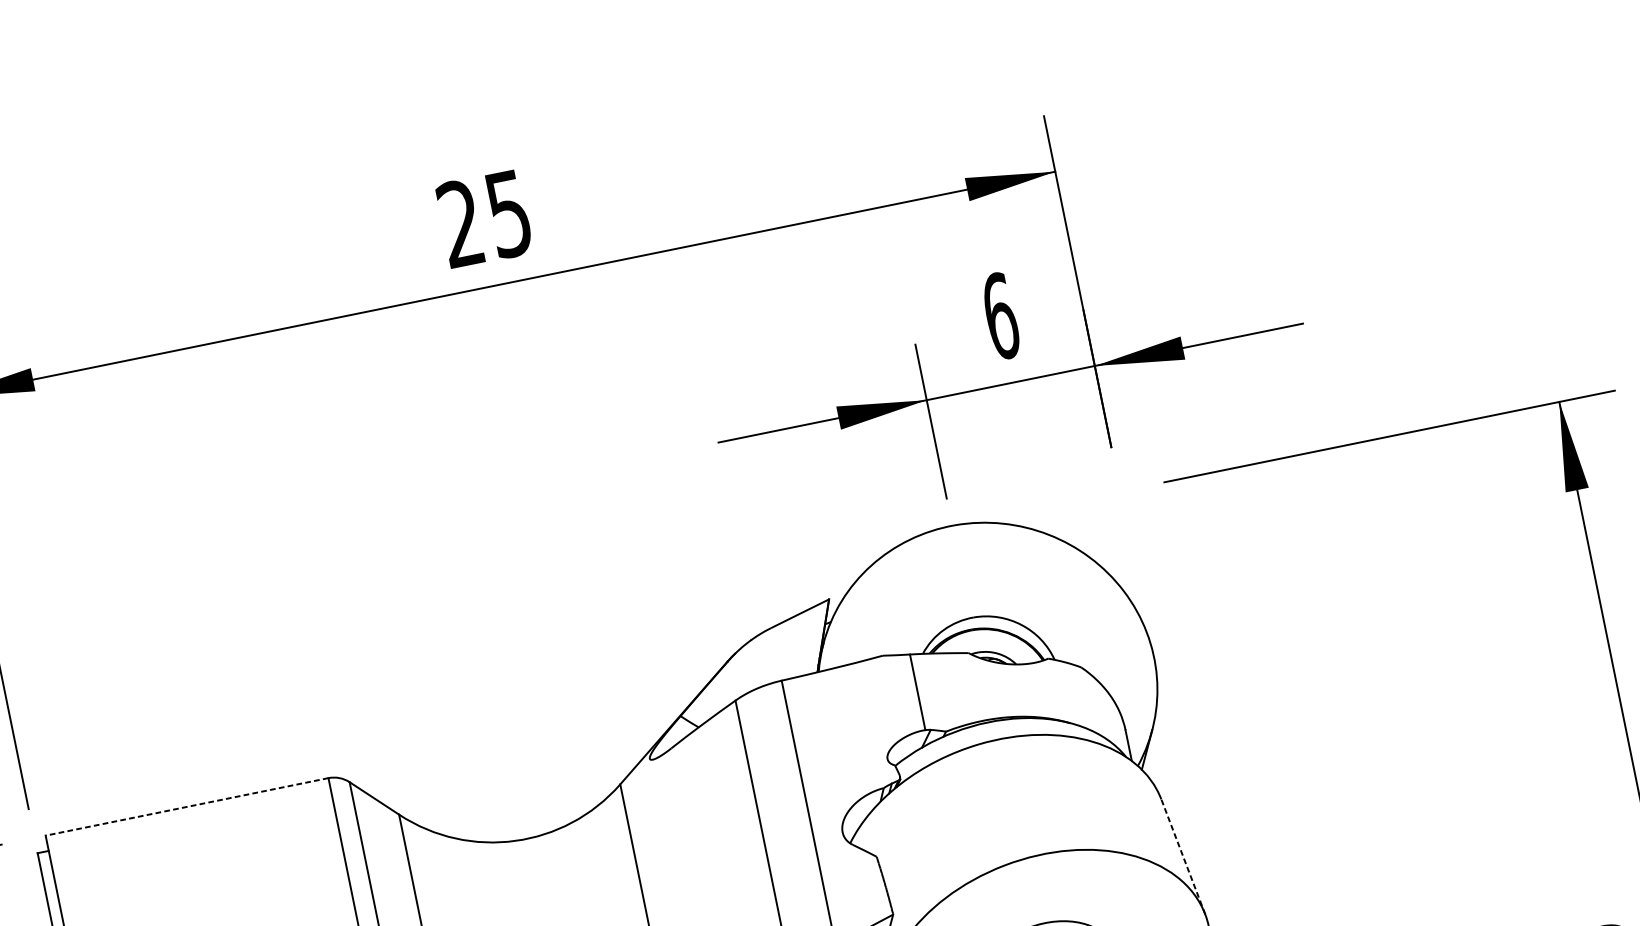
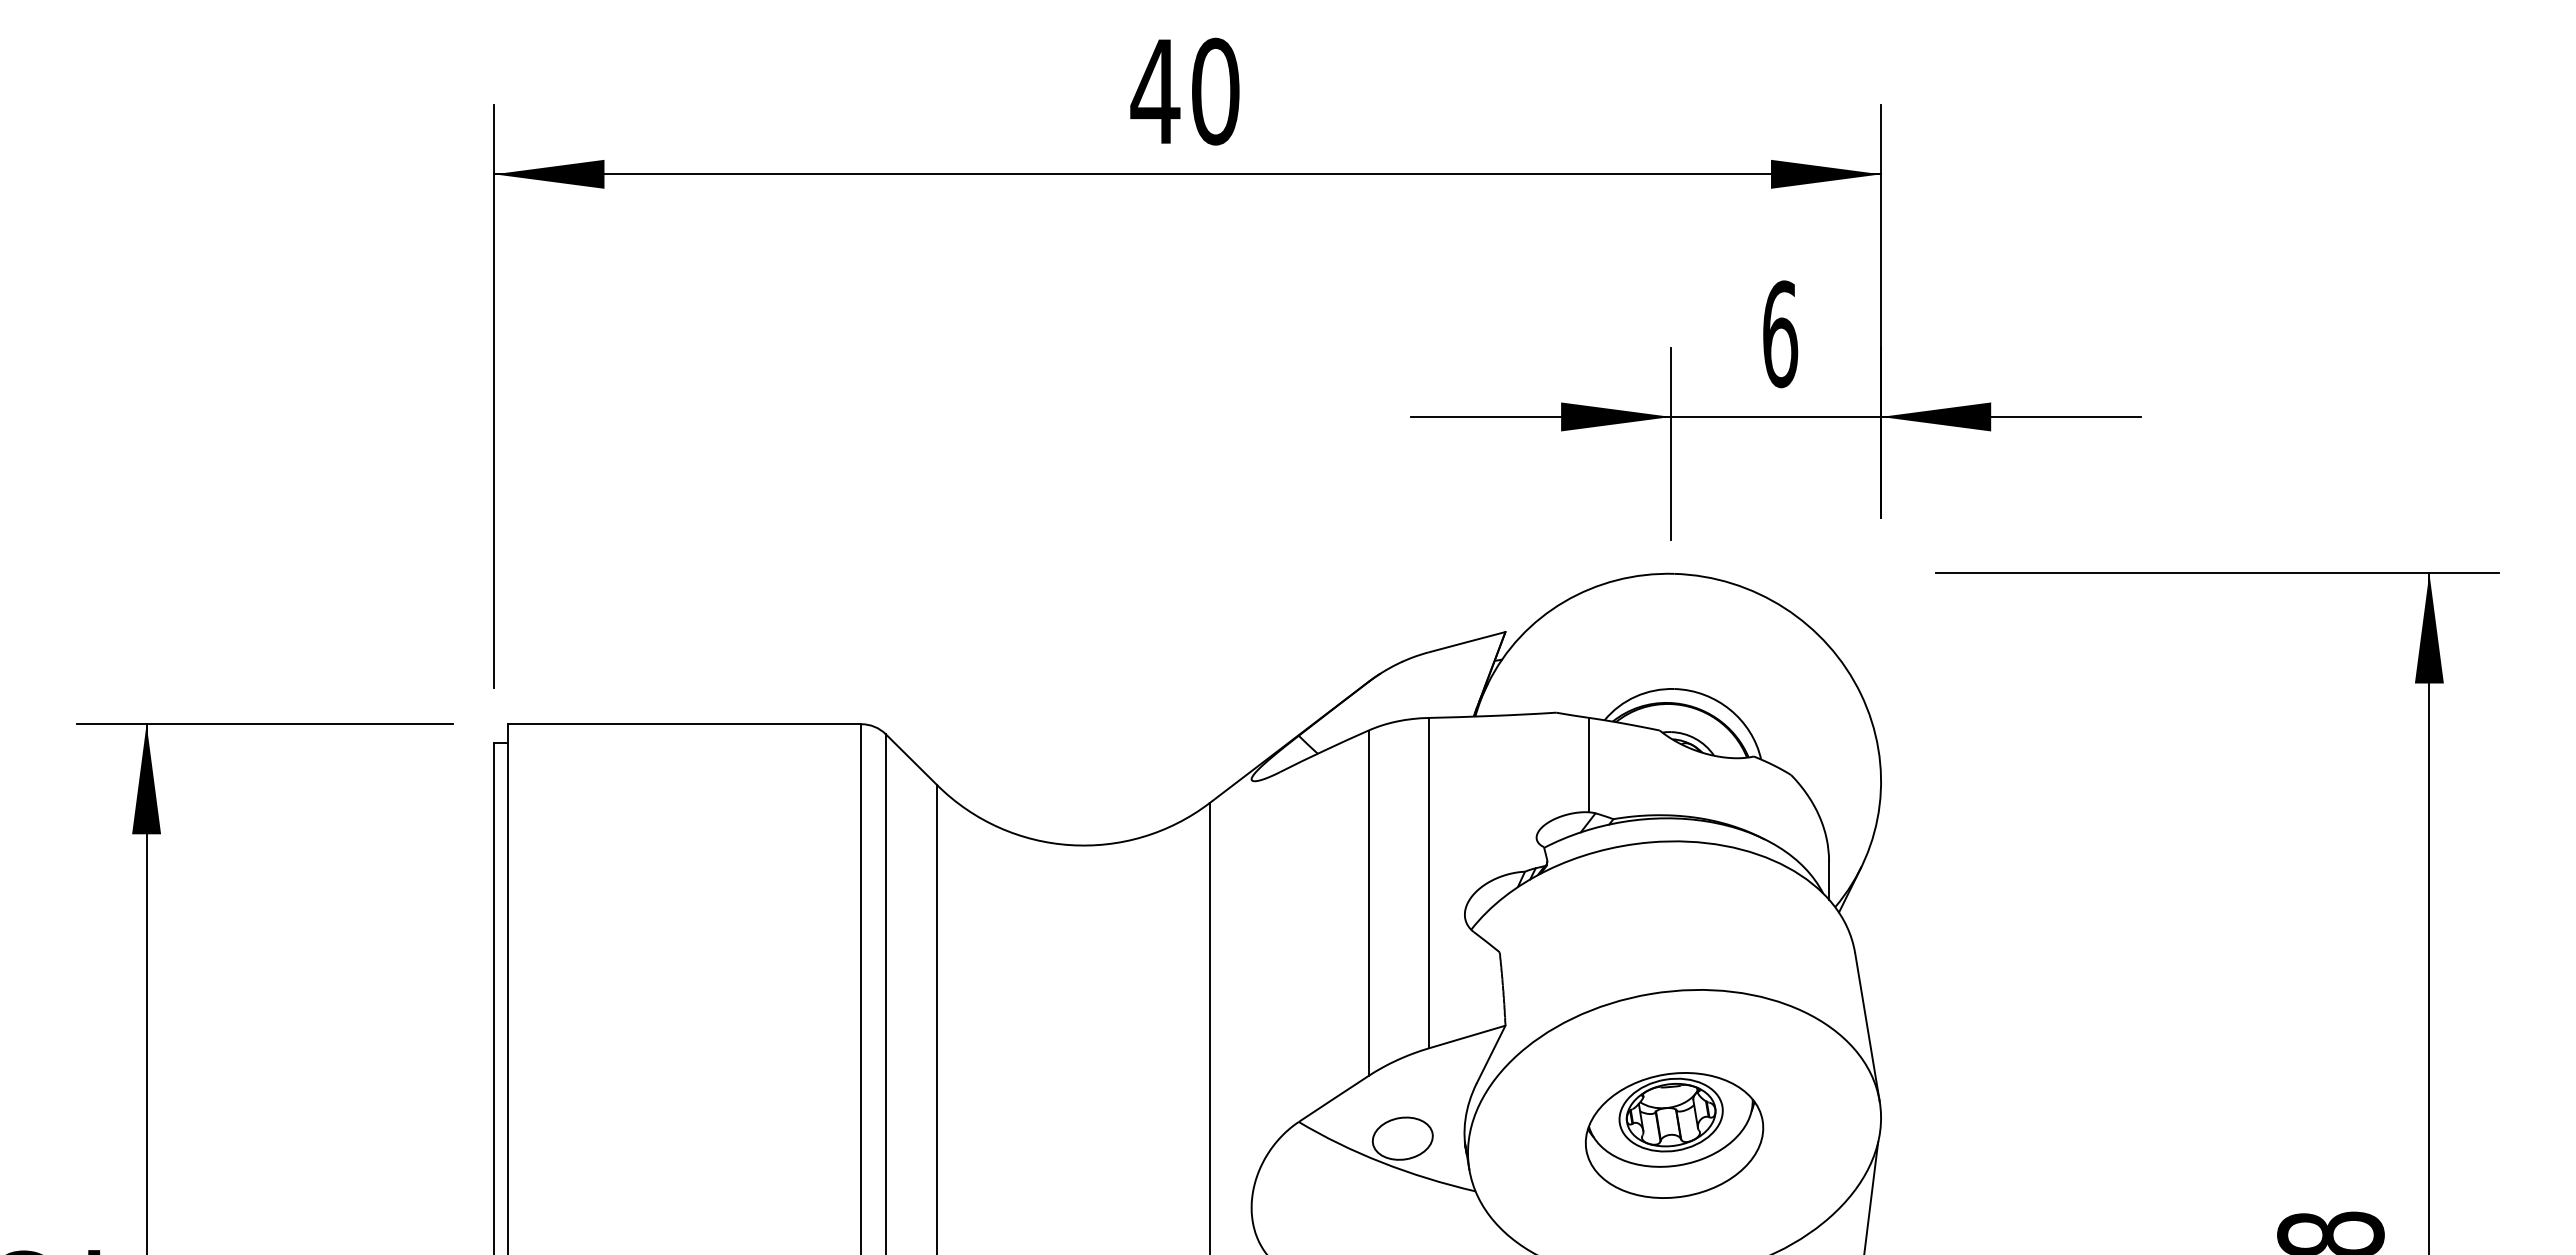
text: (484, 218) -> (1184, 91), 25 -> 40
line: (186, 807) -> (684, 724), dashed -> solid
line: (1183, 856) -> (1867, 1026), dashed -> solid

